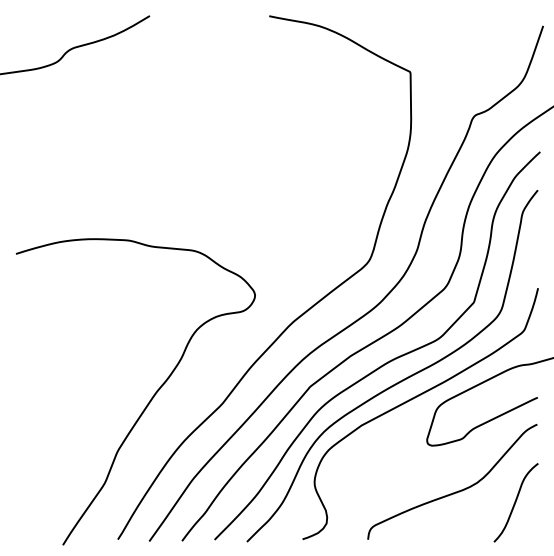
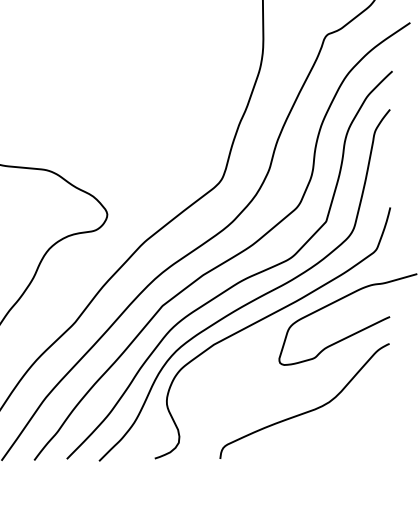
curve: (515, 502) -> (367, 421), removed

